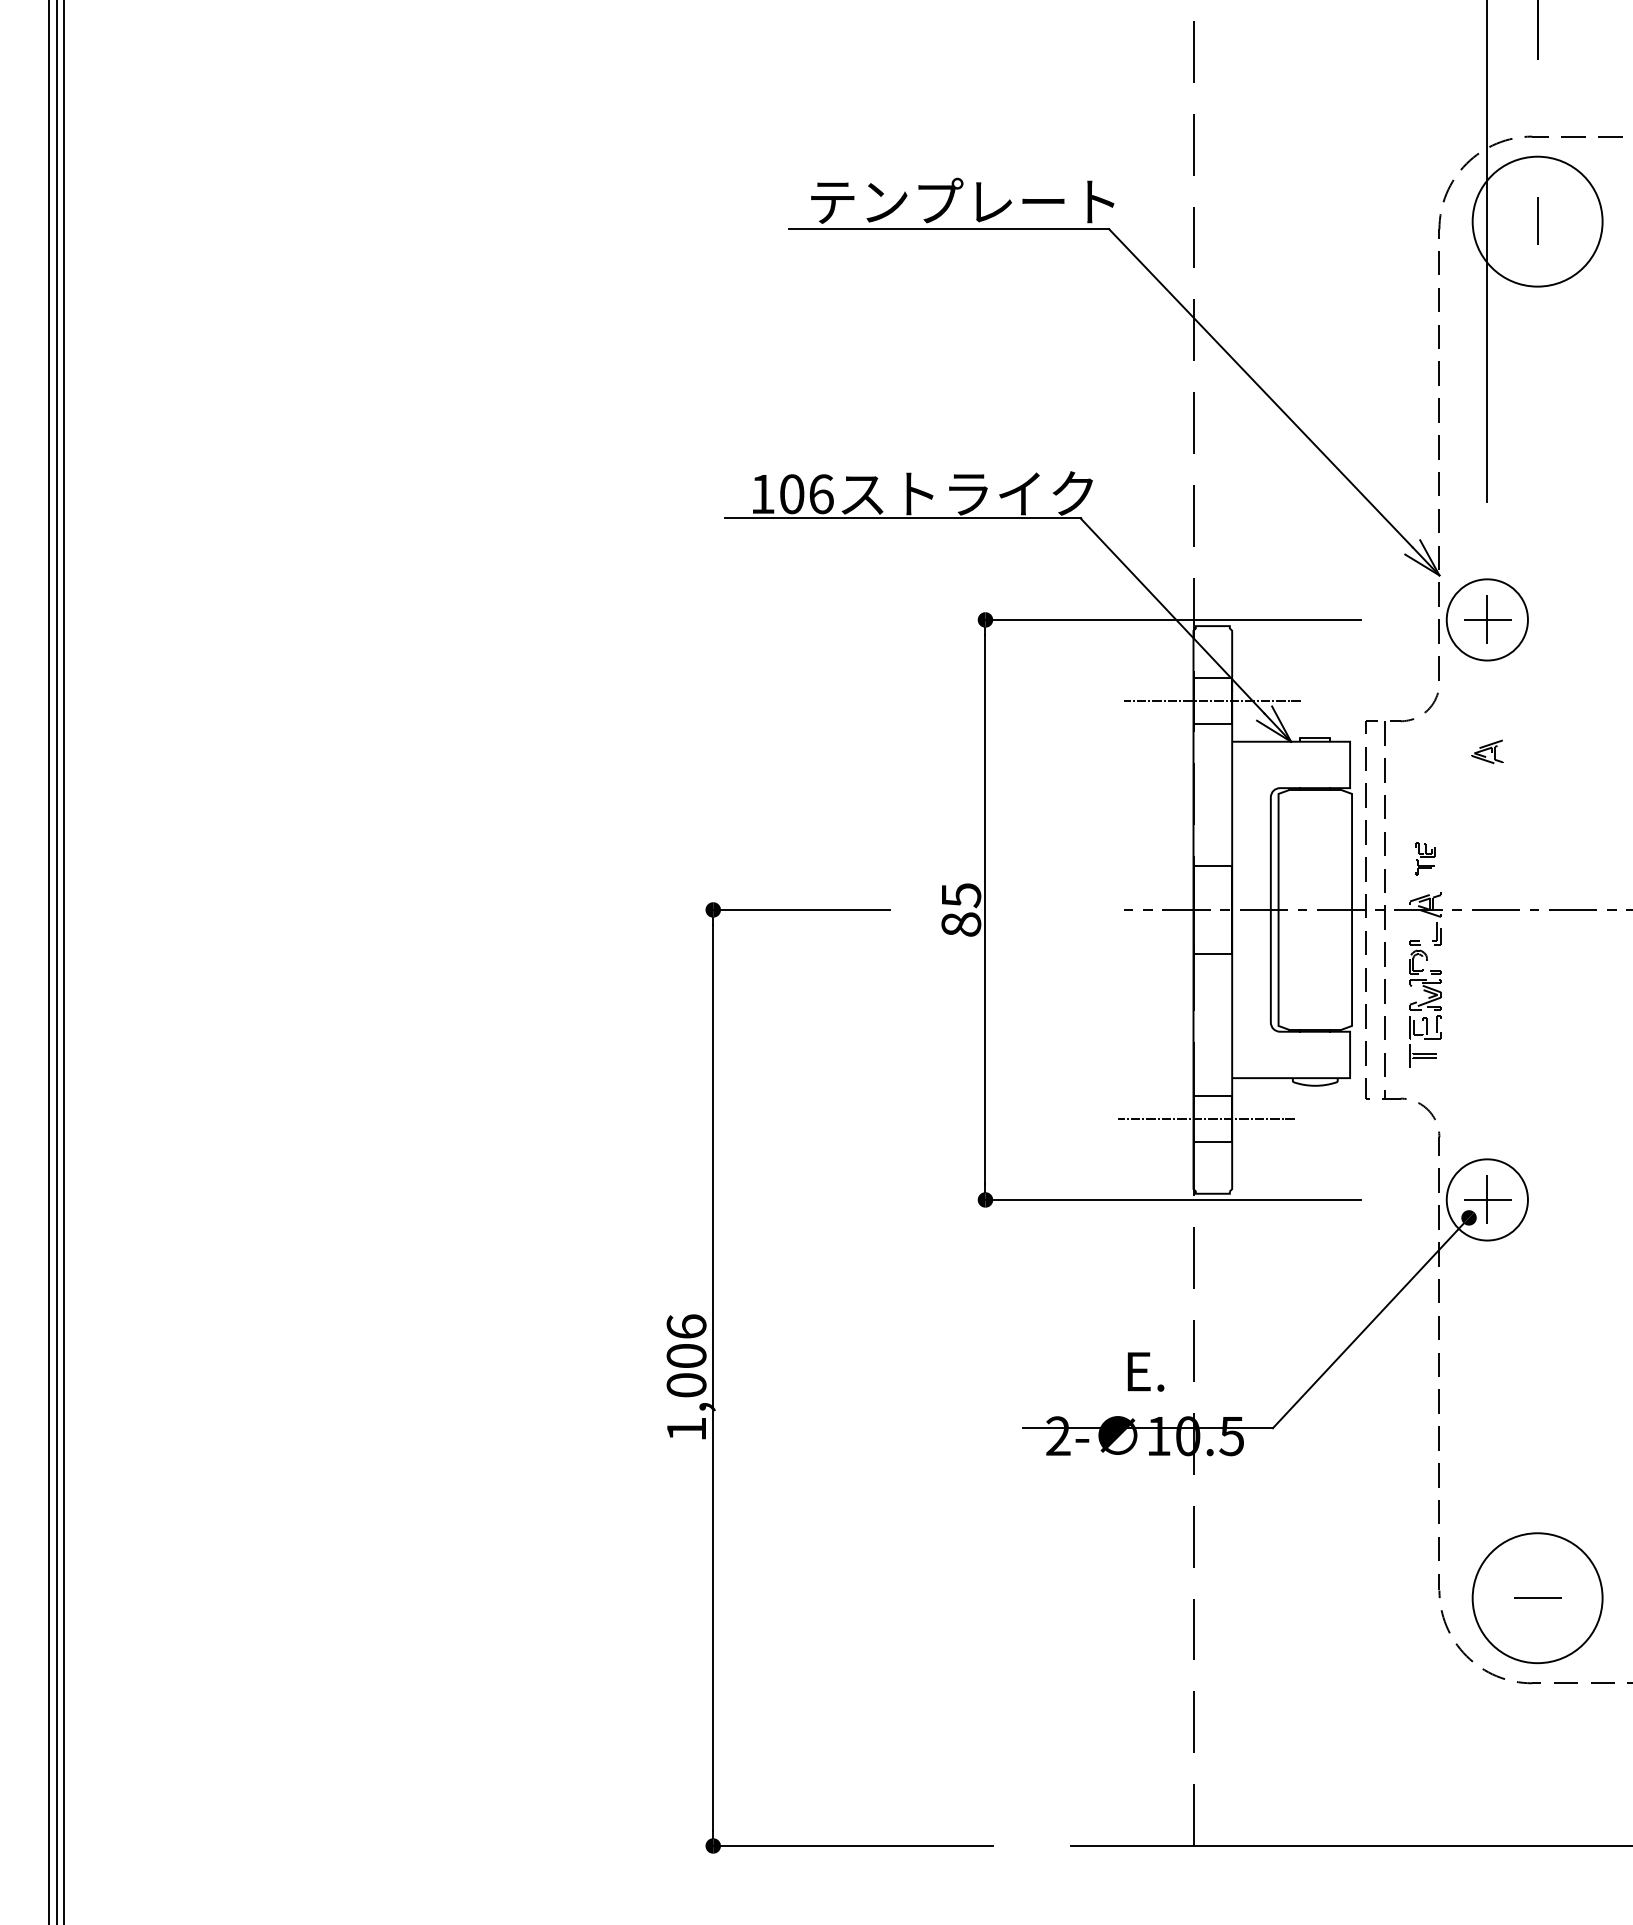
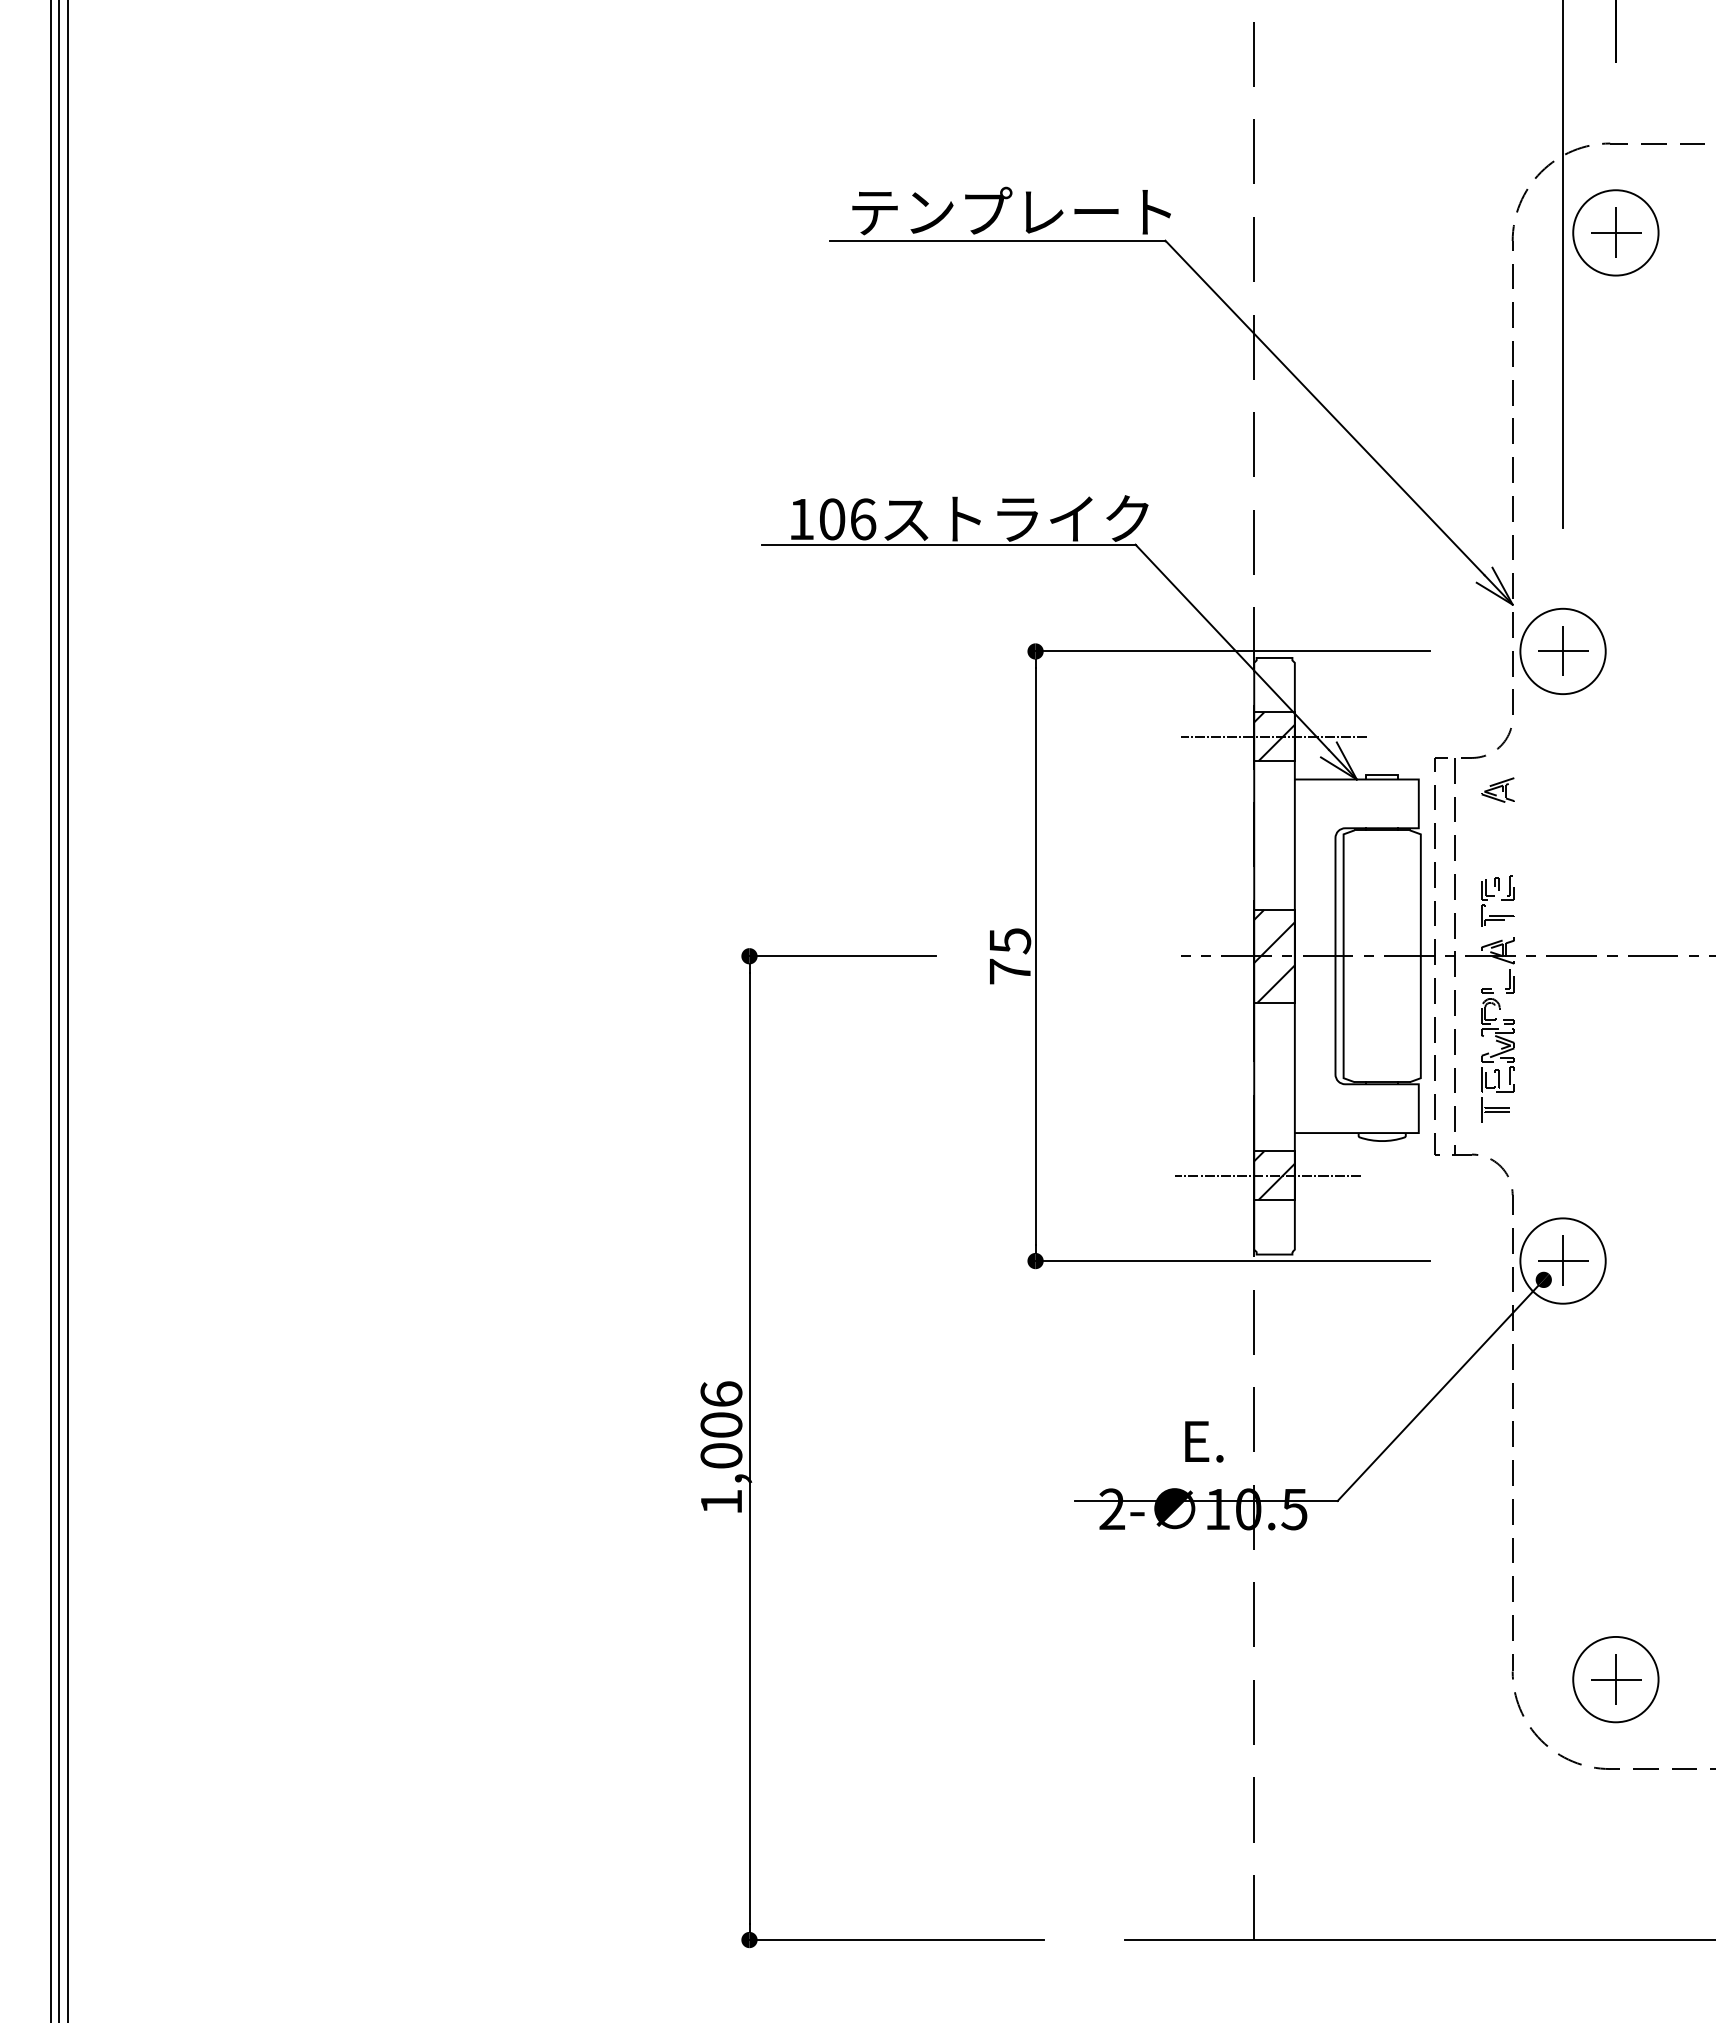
circle: (1537, 221) -> (1615, 232), size x0.62
line: (1537, 221) -> (1615, 232), added
hatch: (1212, 700) -> (1274, 736), added
part: (1486, 751) -> (1497, 789), moved
part: (1424, 856) -> (1497, 900), size x1.67
hatch: (1212, 909) -> (1274, 955), added
text: (961, 924) -> (1010, 971), 85 -> 75
hatch: (1212, 1118) -> (1274, 1175), added
circle: (1537, 1598) -> (1615, 1679), size x0.62
line: (1537, 1598) -> (1615, 1679), added

